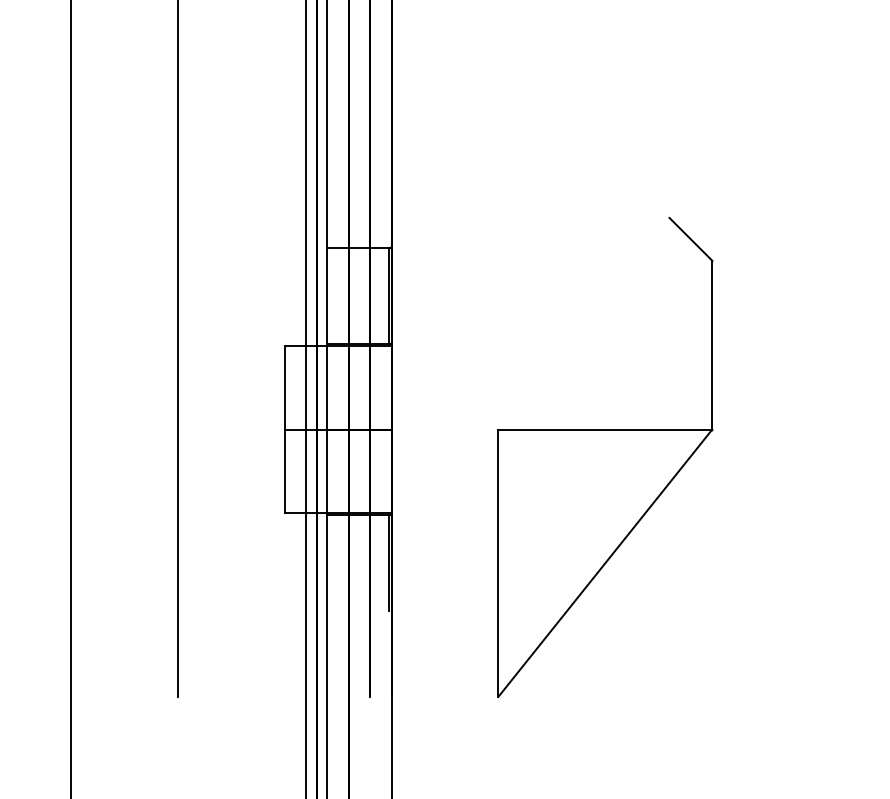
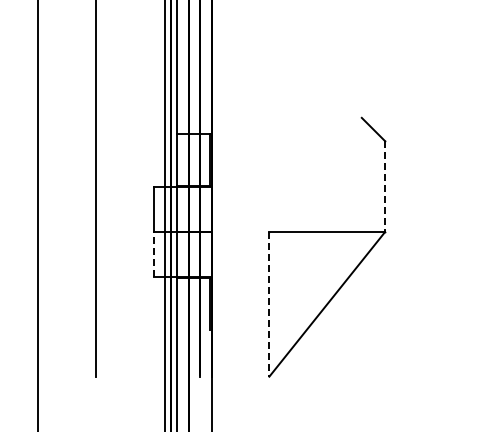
line: (711, 344) -> (384, 186), solid -> dashed
line: (284, 470) -> (153, 254), solid -> dashed
line: (498, 563) -> (269, 304), solid -> dashed

